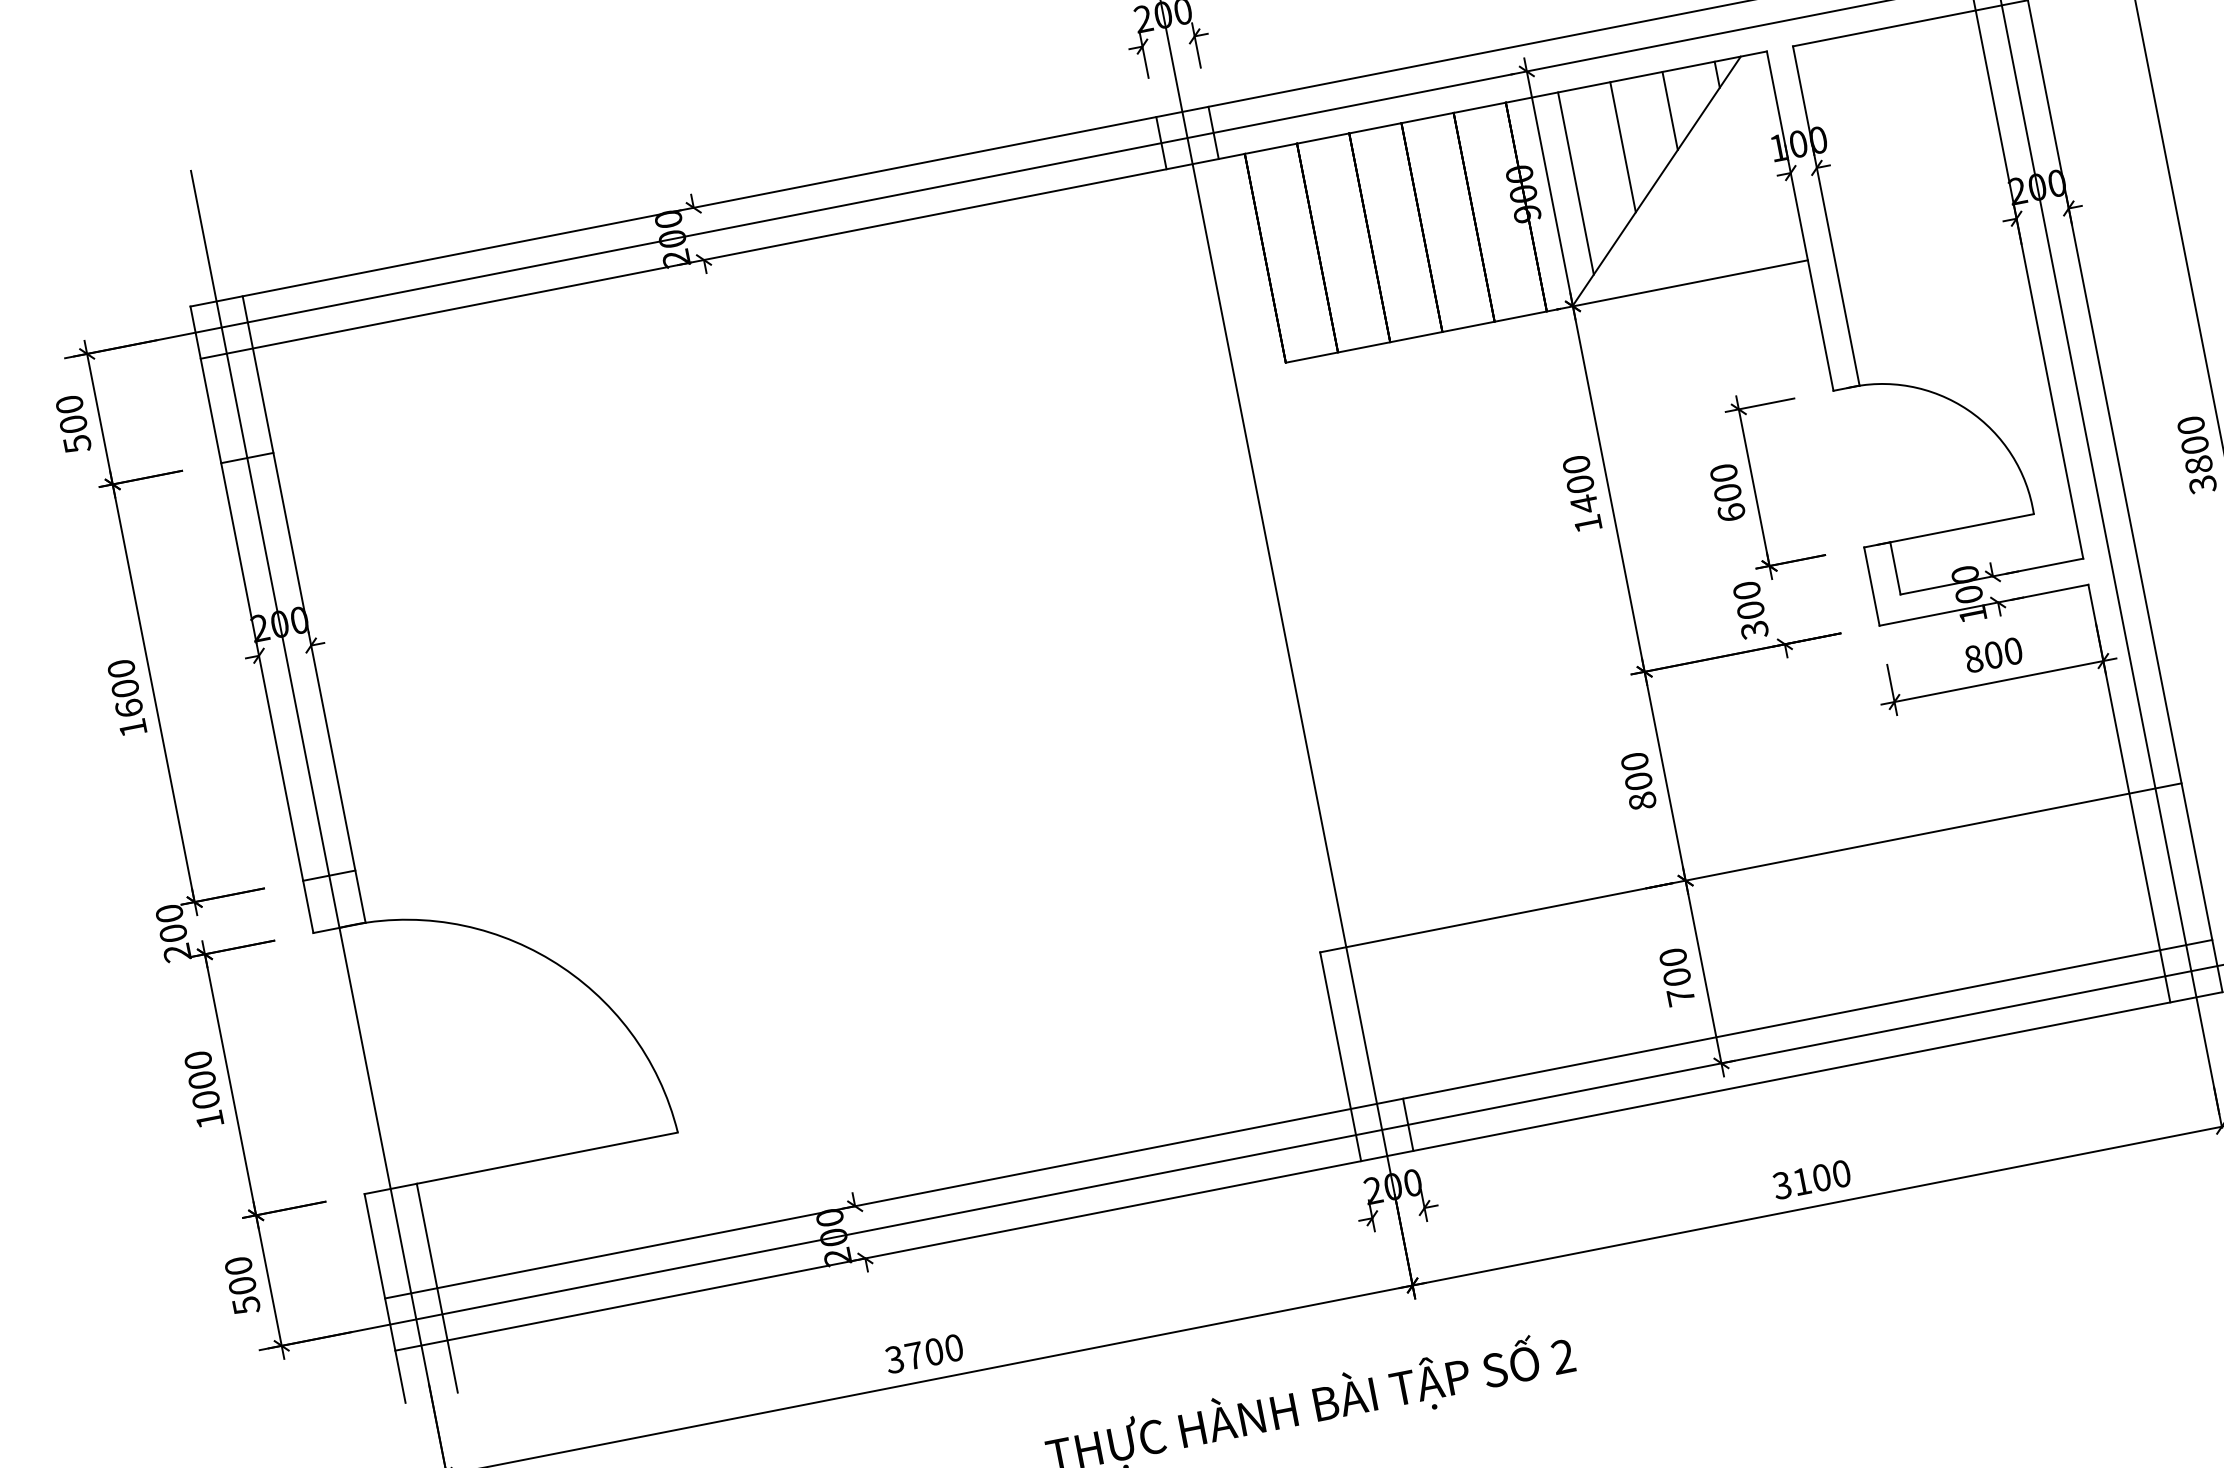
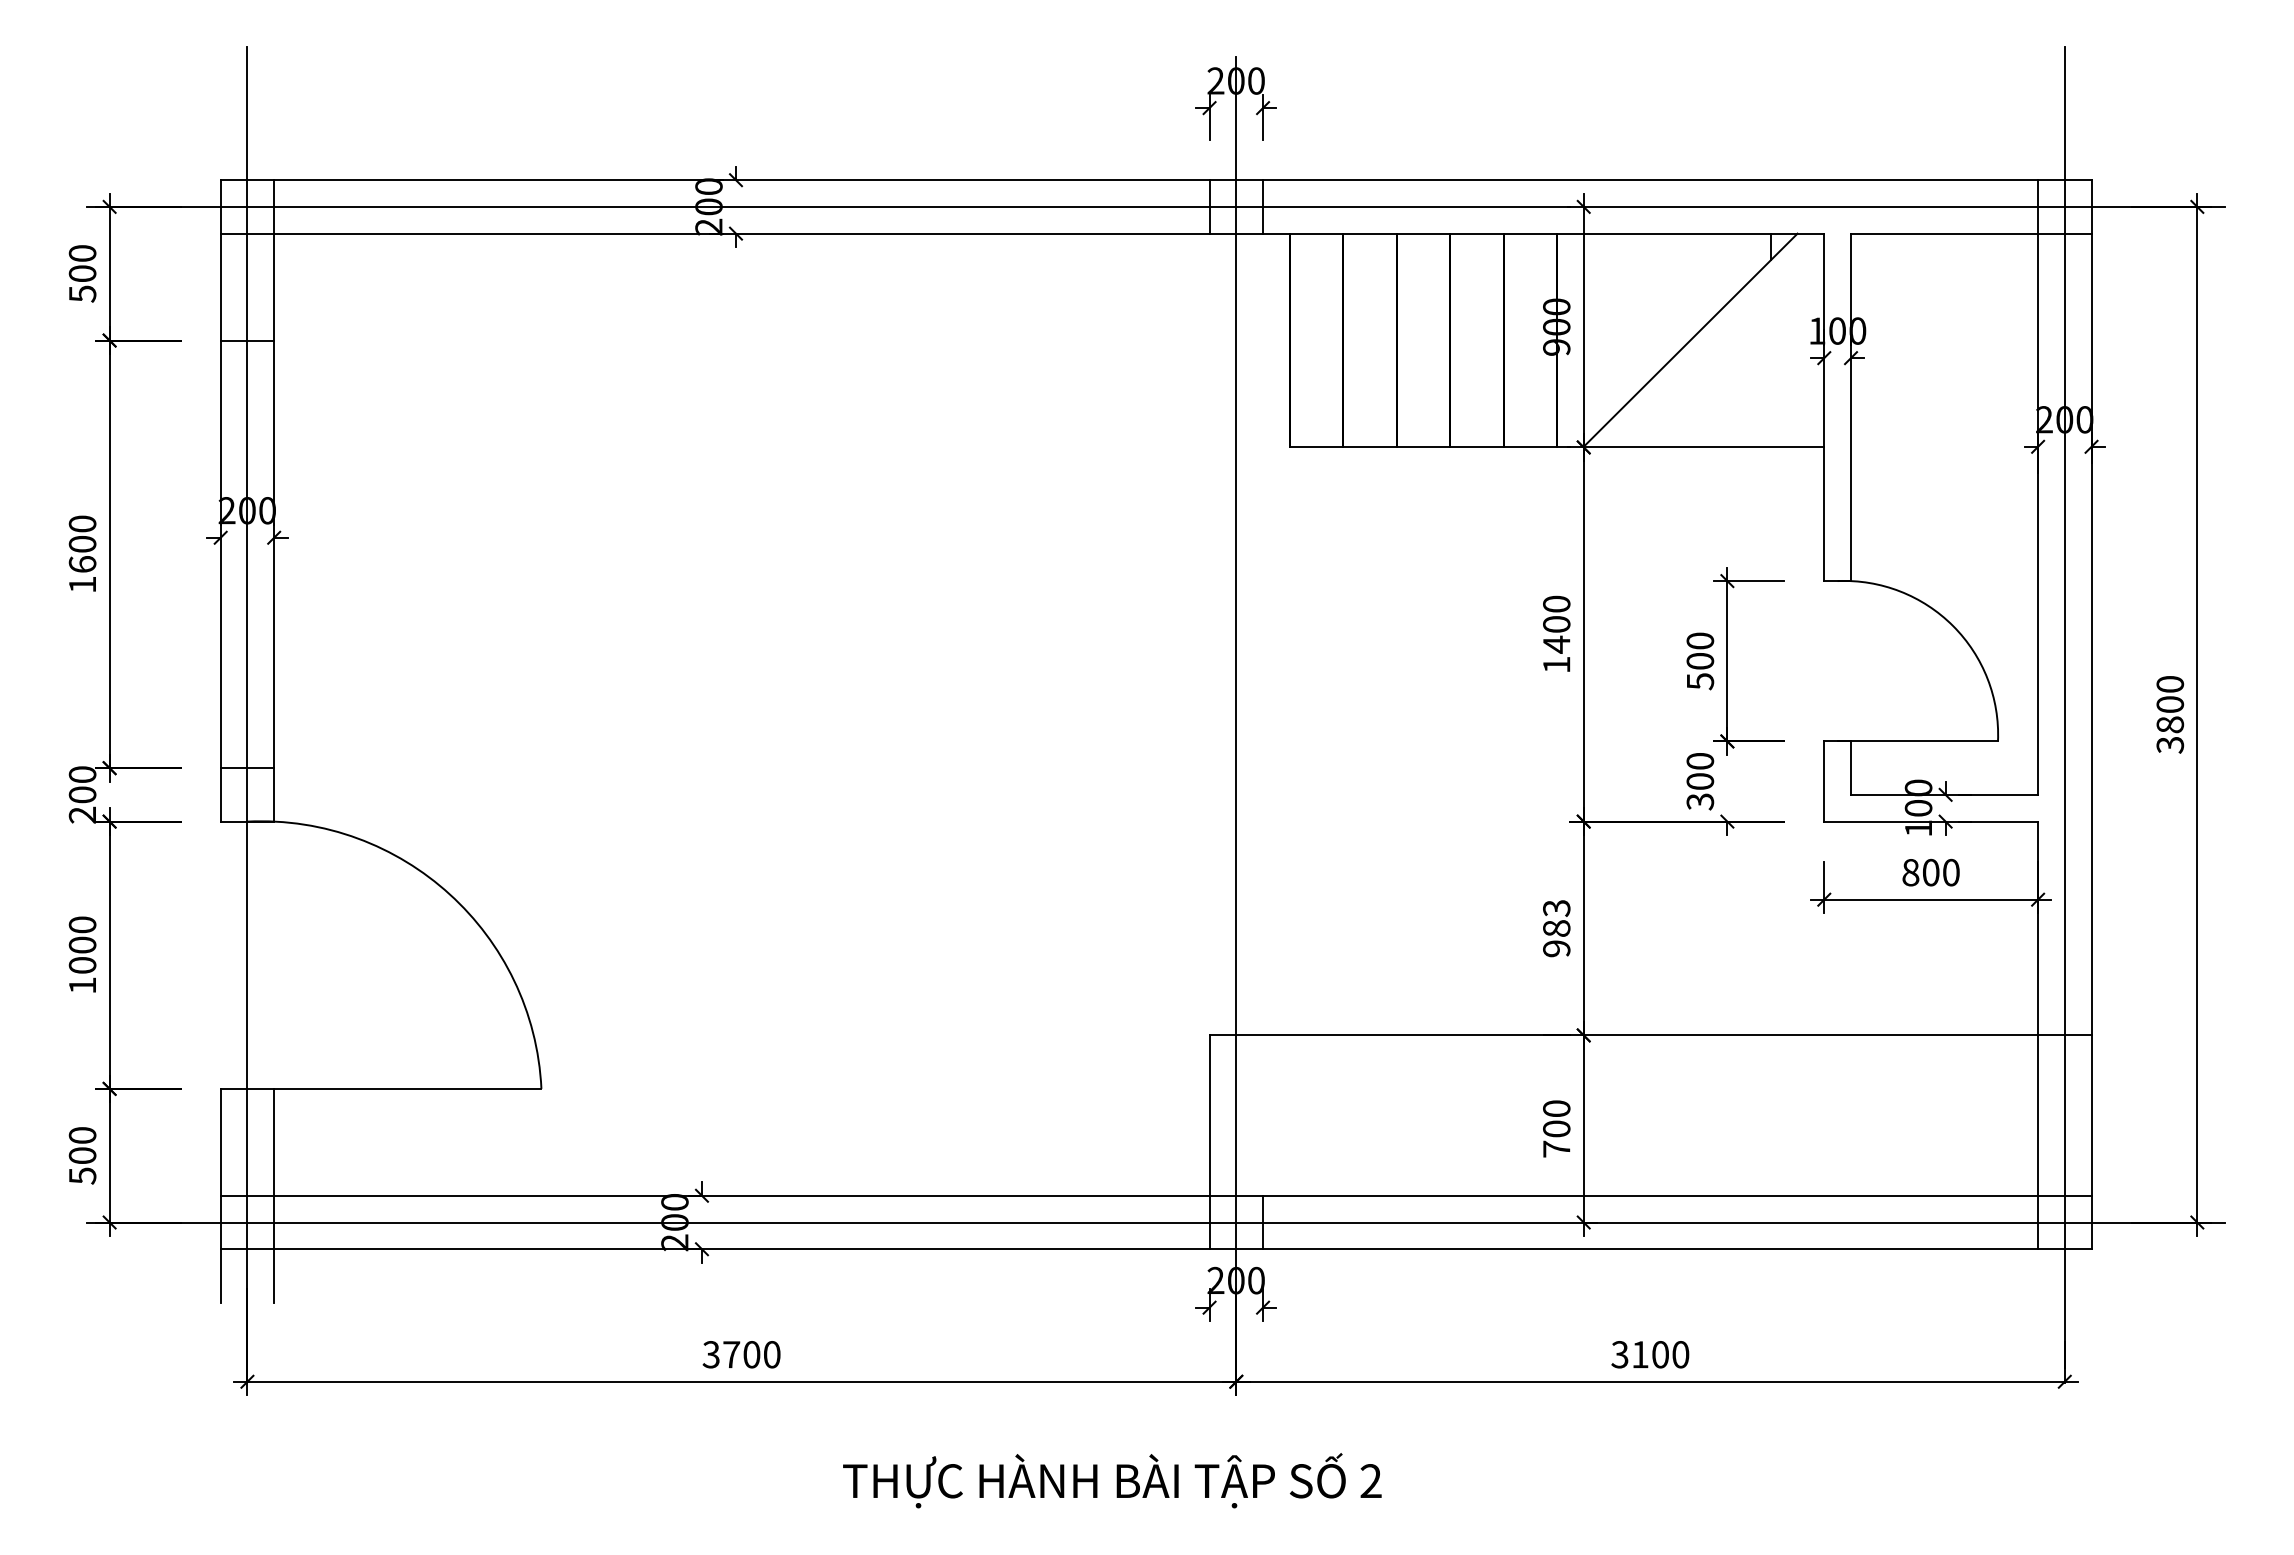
line: (1670, 110) -> (1717, 273), removed
line: (1622, 146) -> (1663, 299), removed
line: (1575, 183) -> (1610, 326), removed
text: (1731, 512) -> (1700, 681), 600 -> 500
text: (1638, 781) -> (1556, 928), 800 -> 983

